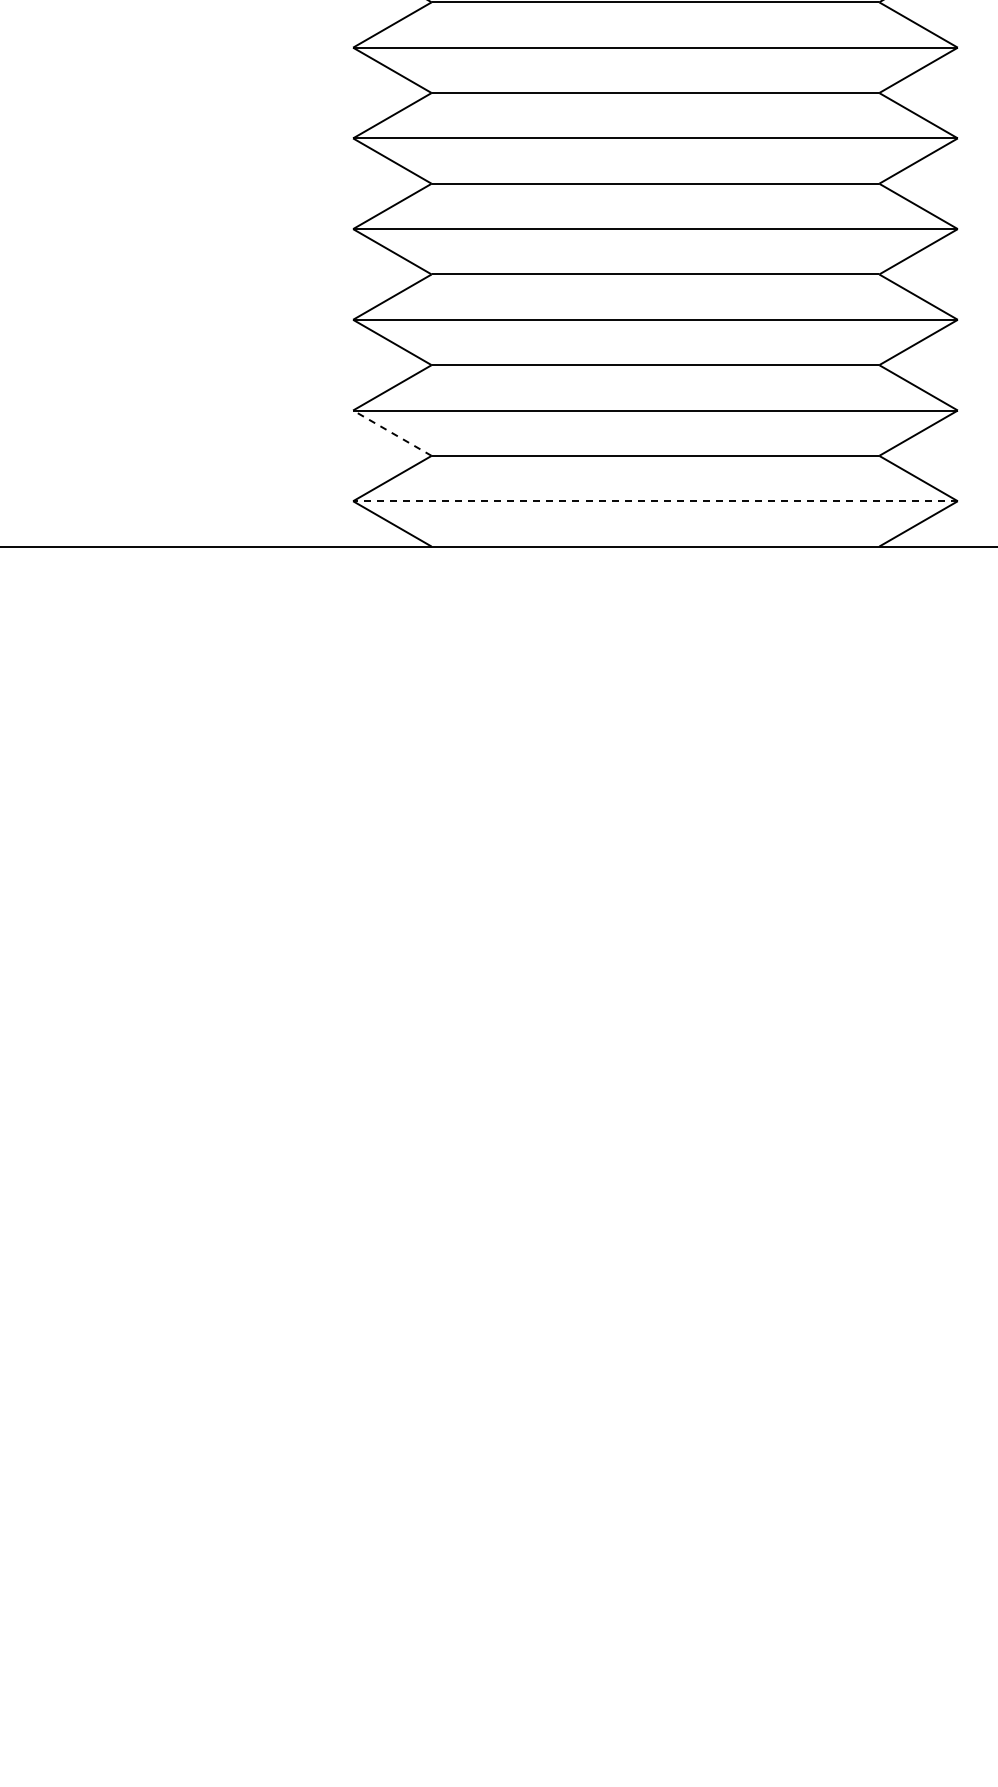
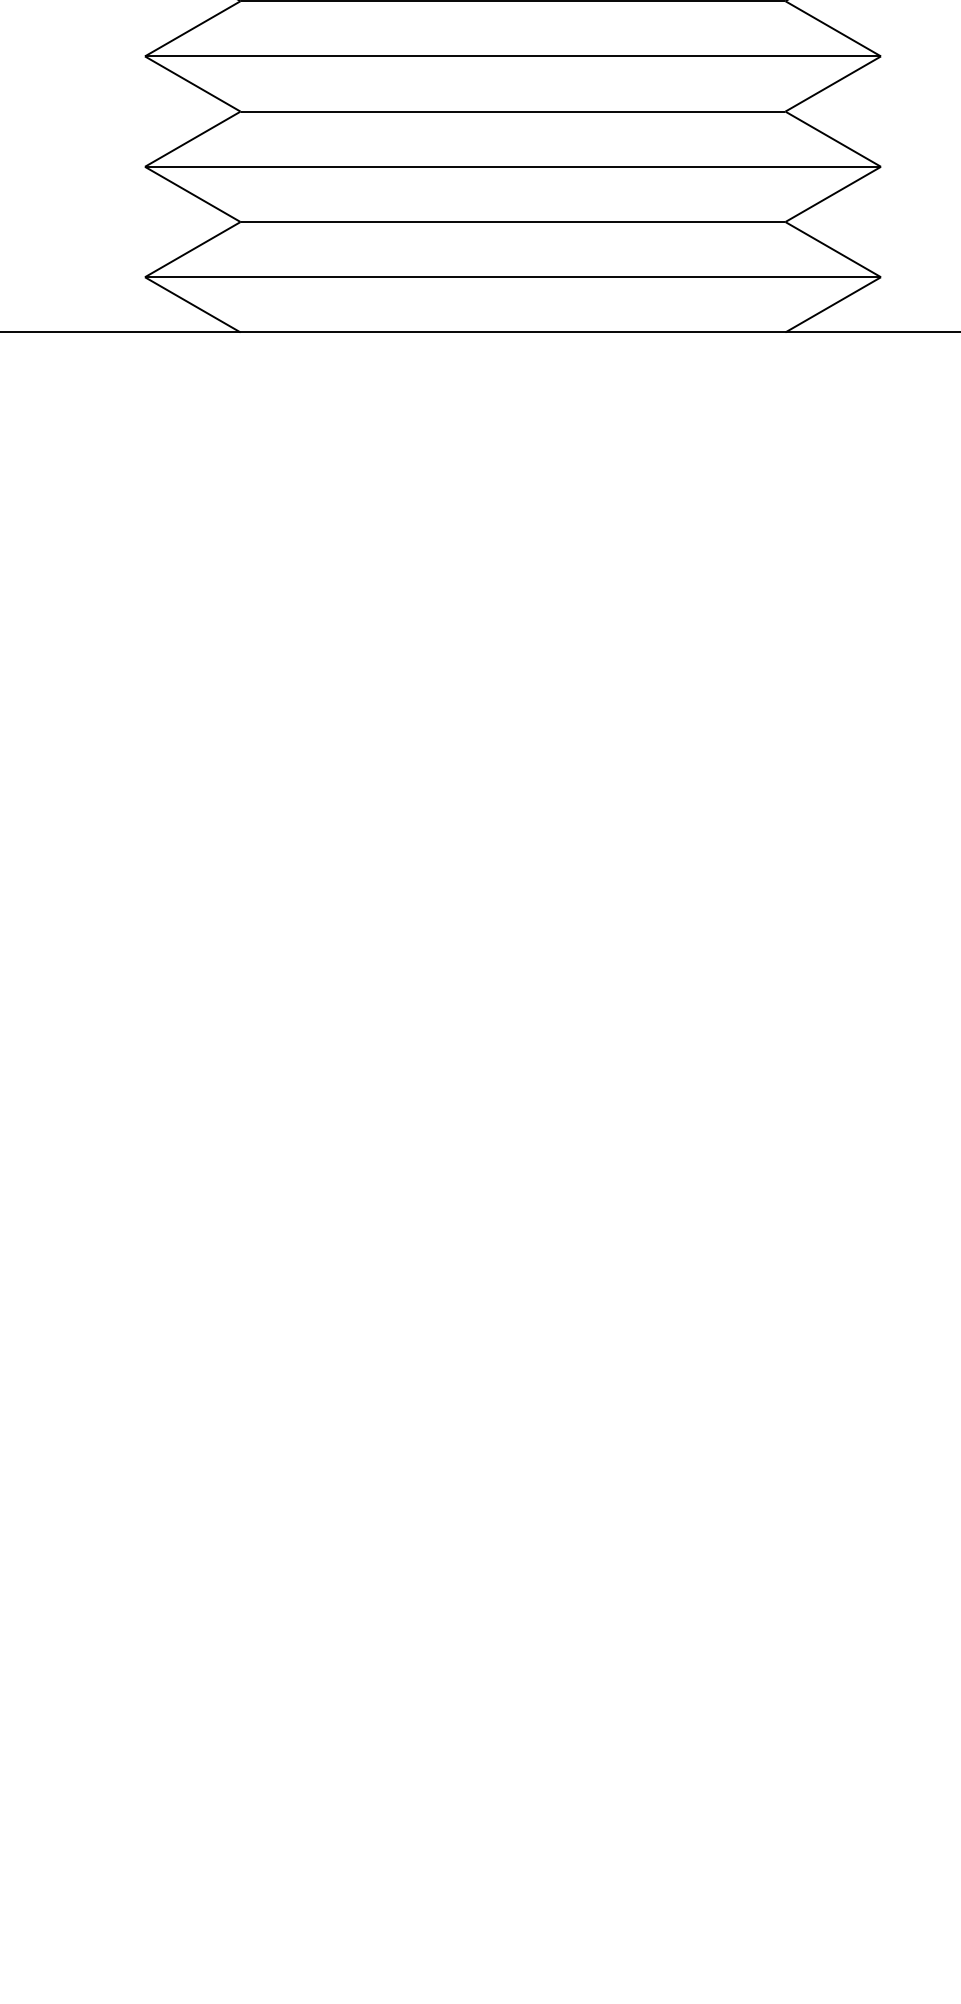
line: (391, 432) -> (191, 193), dashed -> solid
line: (654, 501) -> (511, 277), dashed -> solid

